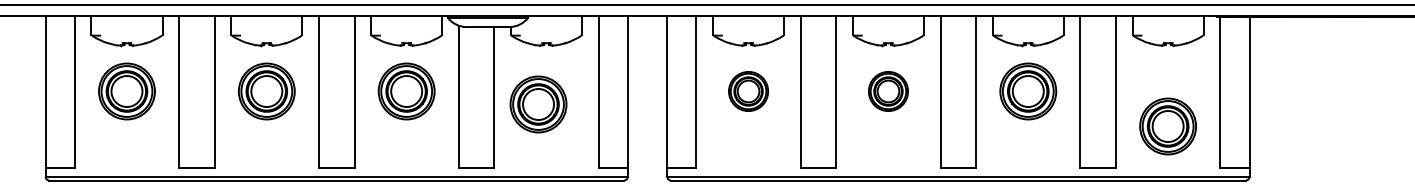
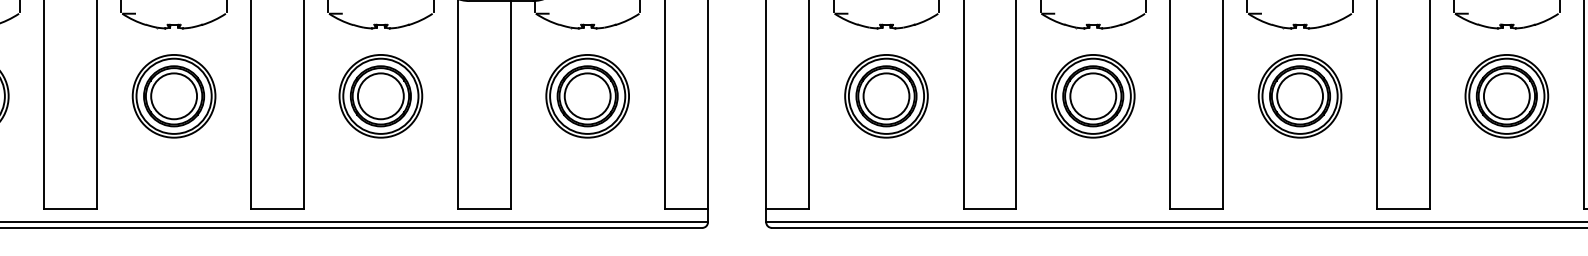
part: (748, 91) -> (886, 96), size x1.43
part: (888, 91) -> (1093, 96), size x1.43
part: (538, 104) -> (587, 96), moved
part: (1167, 126) -> (1505, 96), moved

